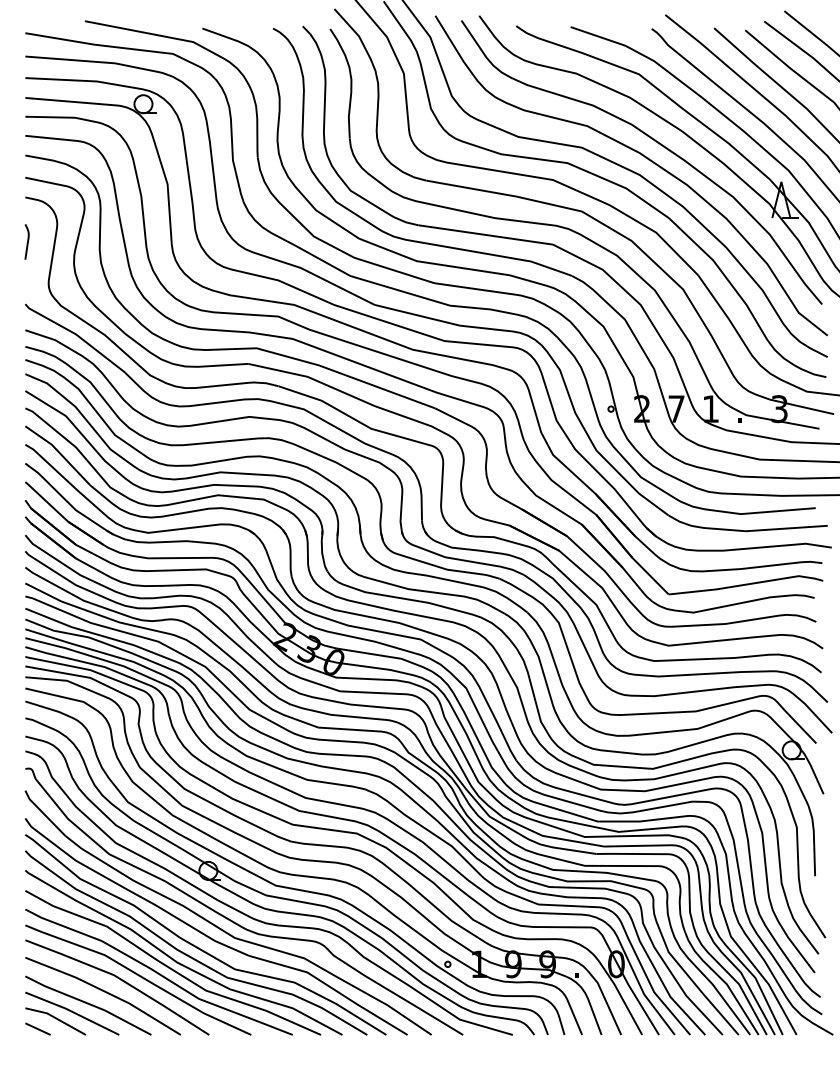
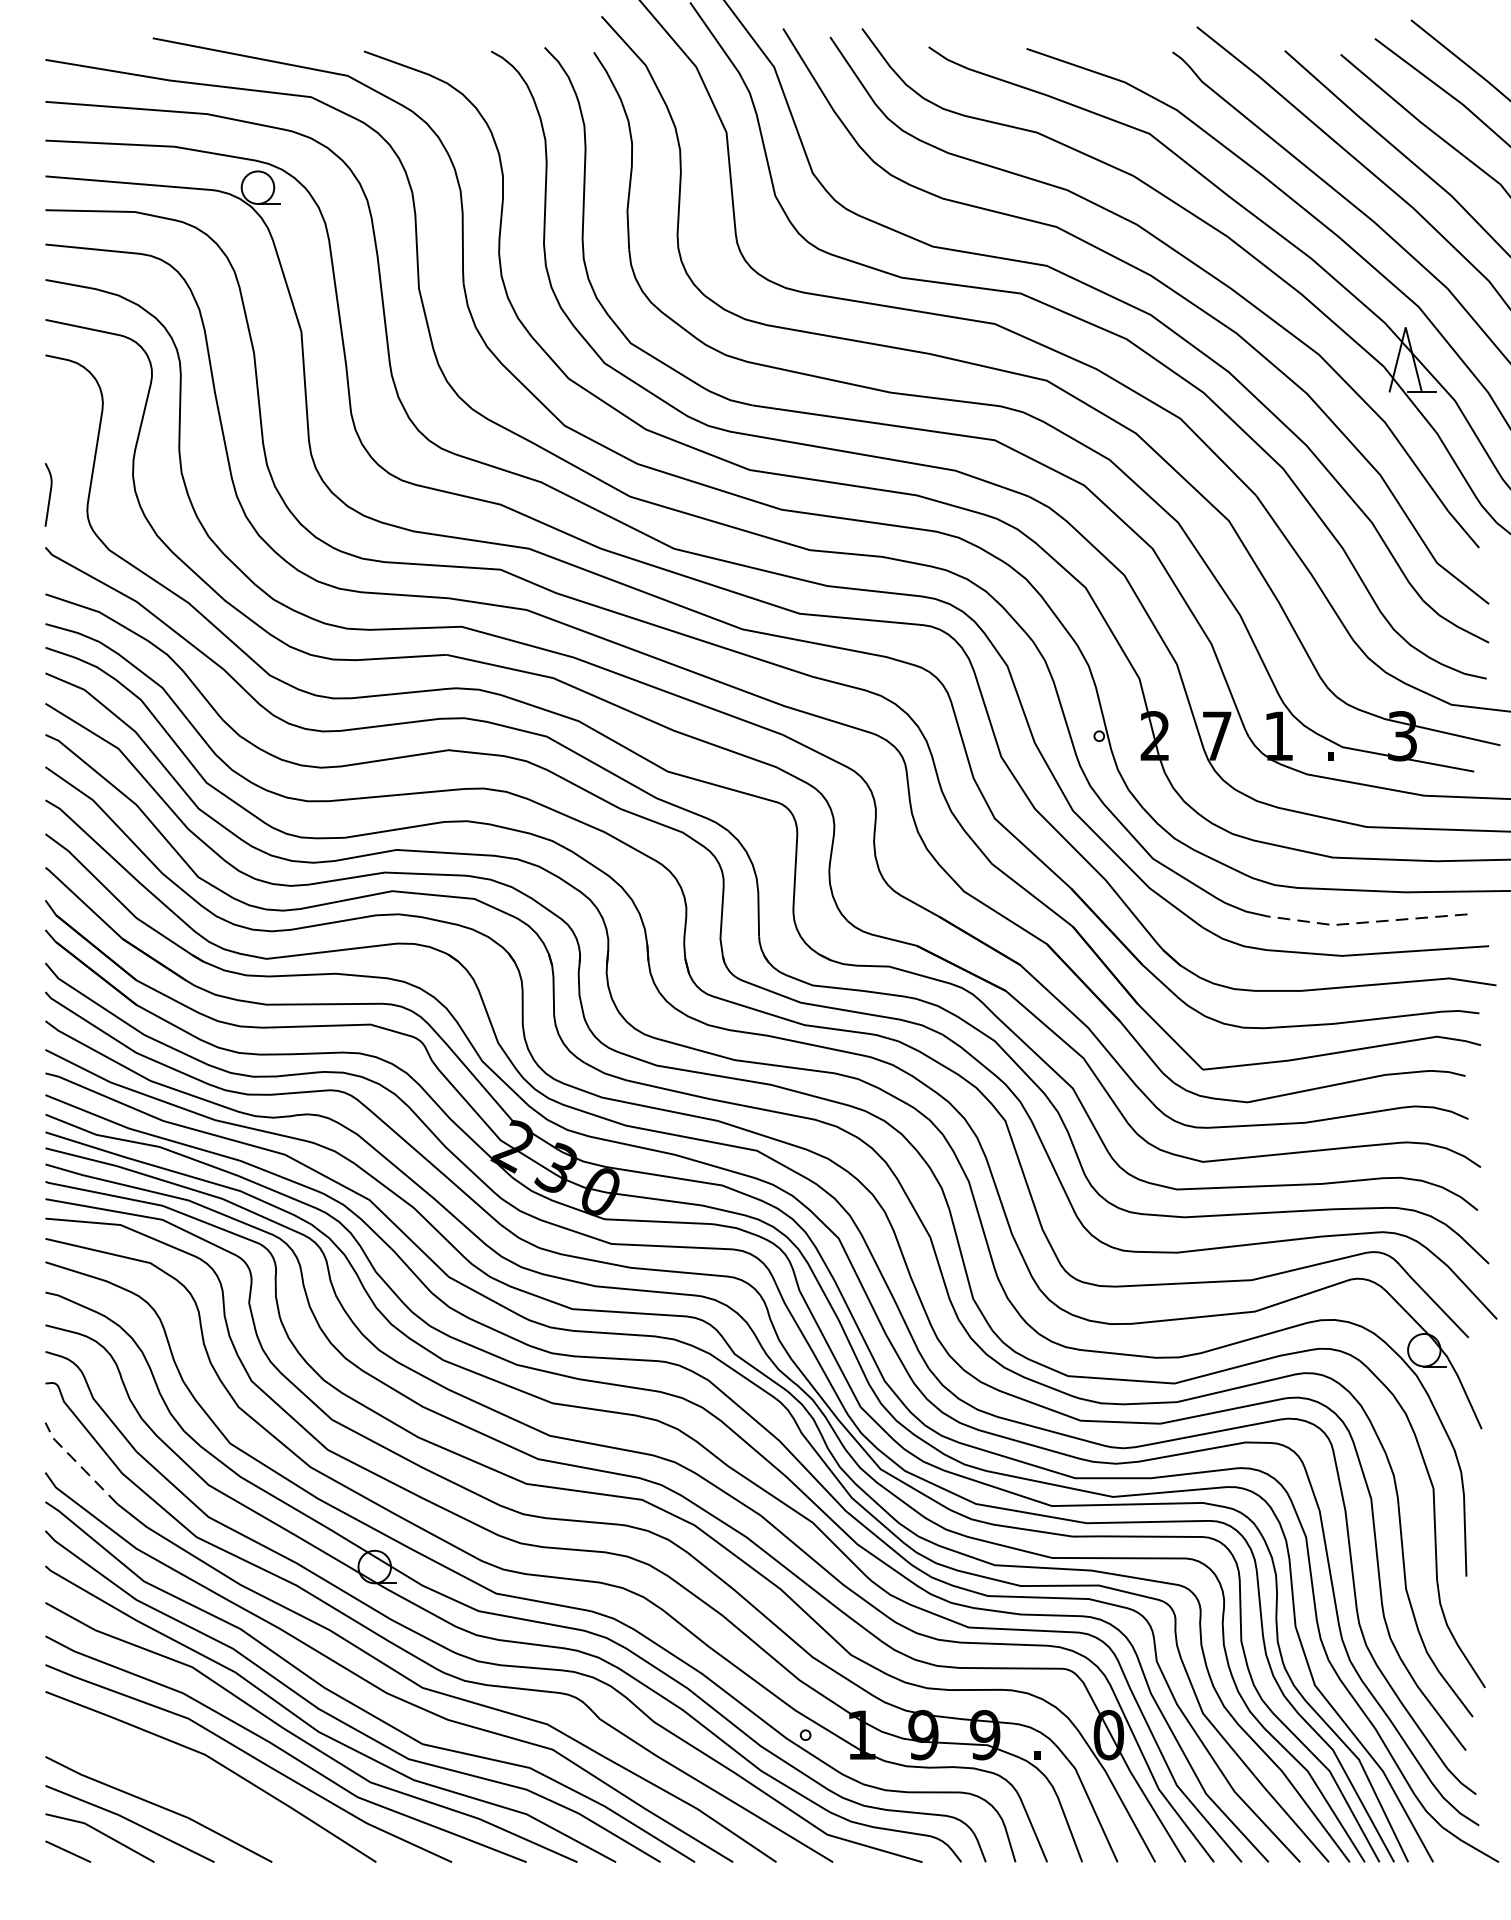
curve: (27, 241) -> (49, 494), moved
line: (759, 512) -> (1366, 922), solid -> dashed
line: (43, 813) -> (78, 1463), solid -> dashed
line: (104, 992) -> (187, 1785), removed

